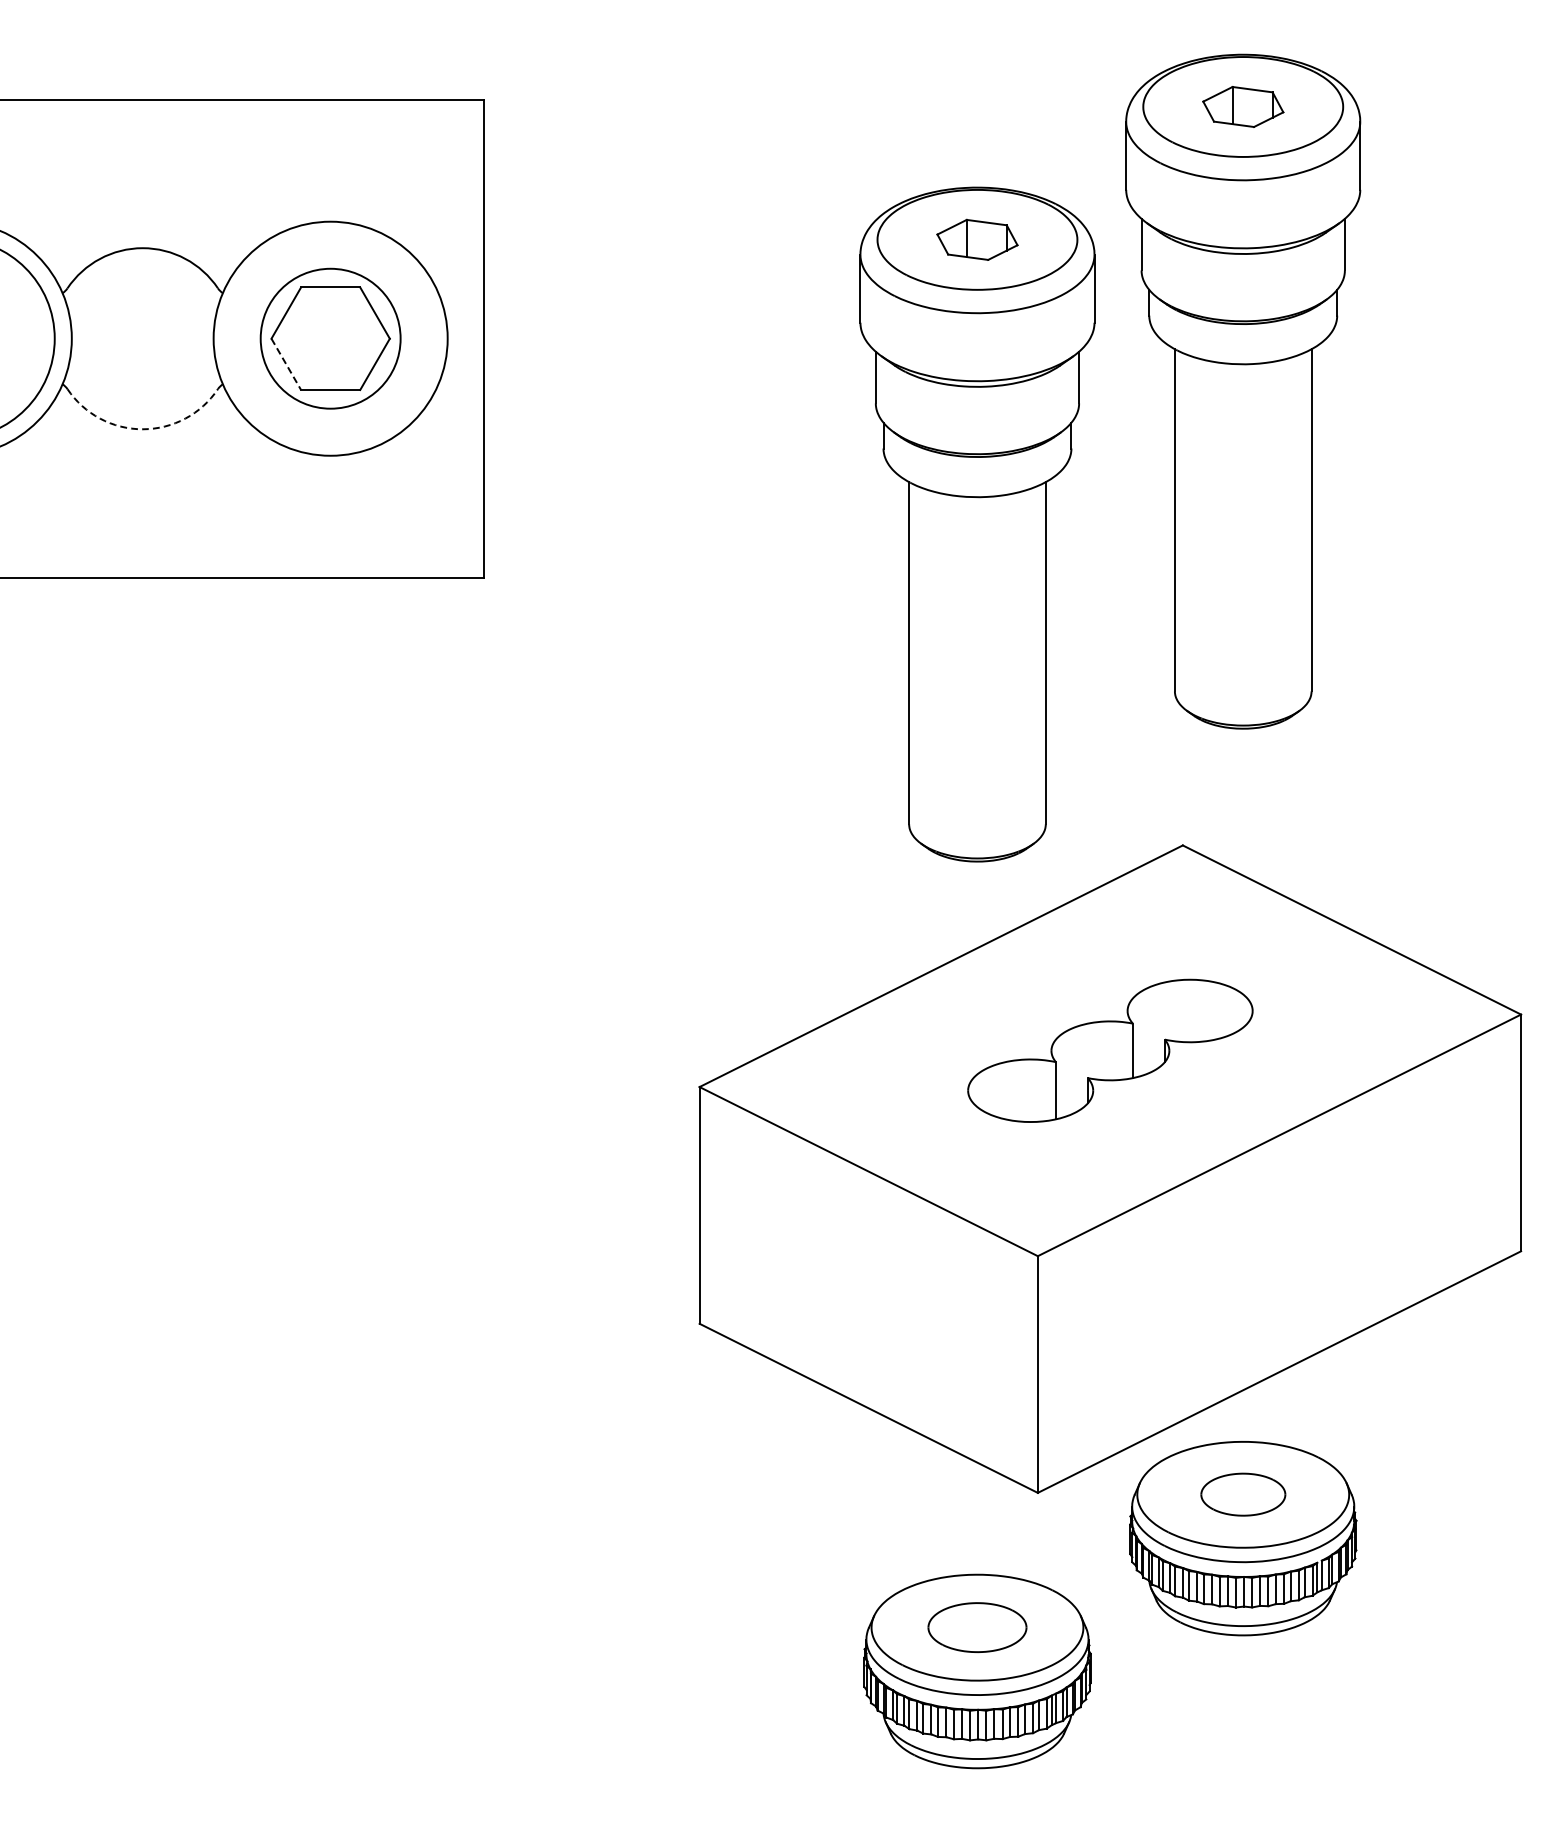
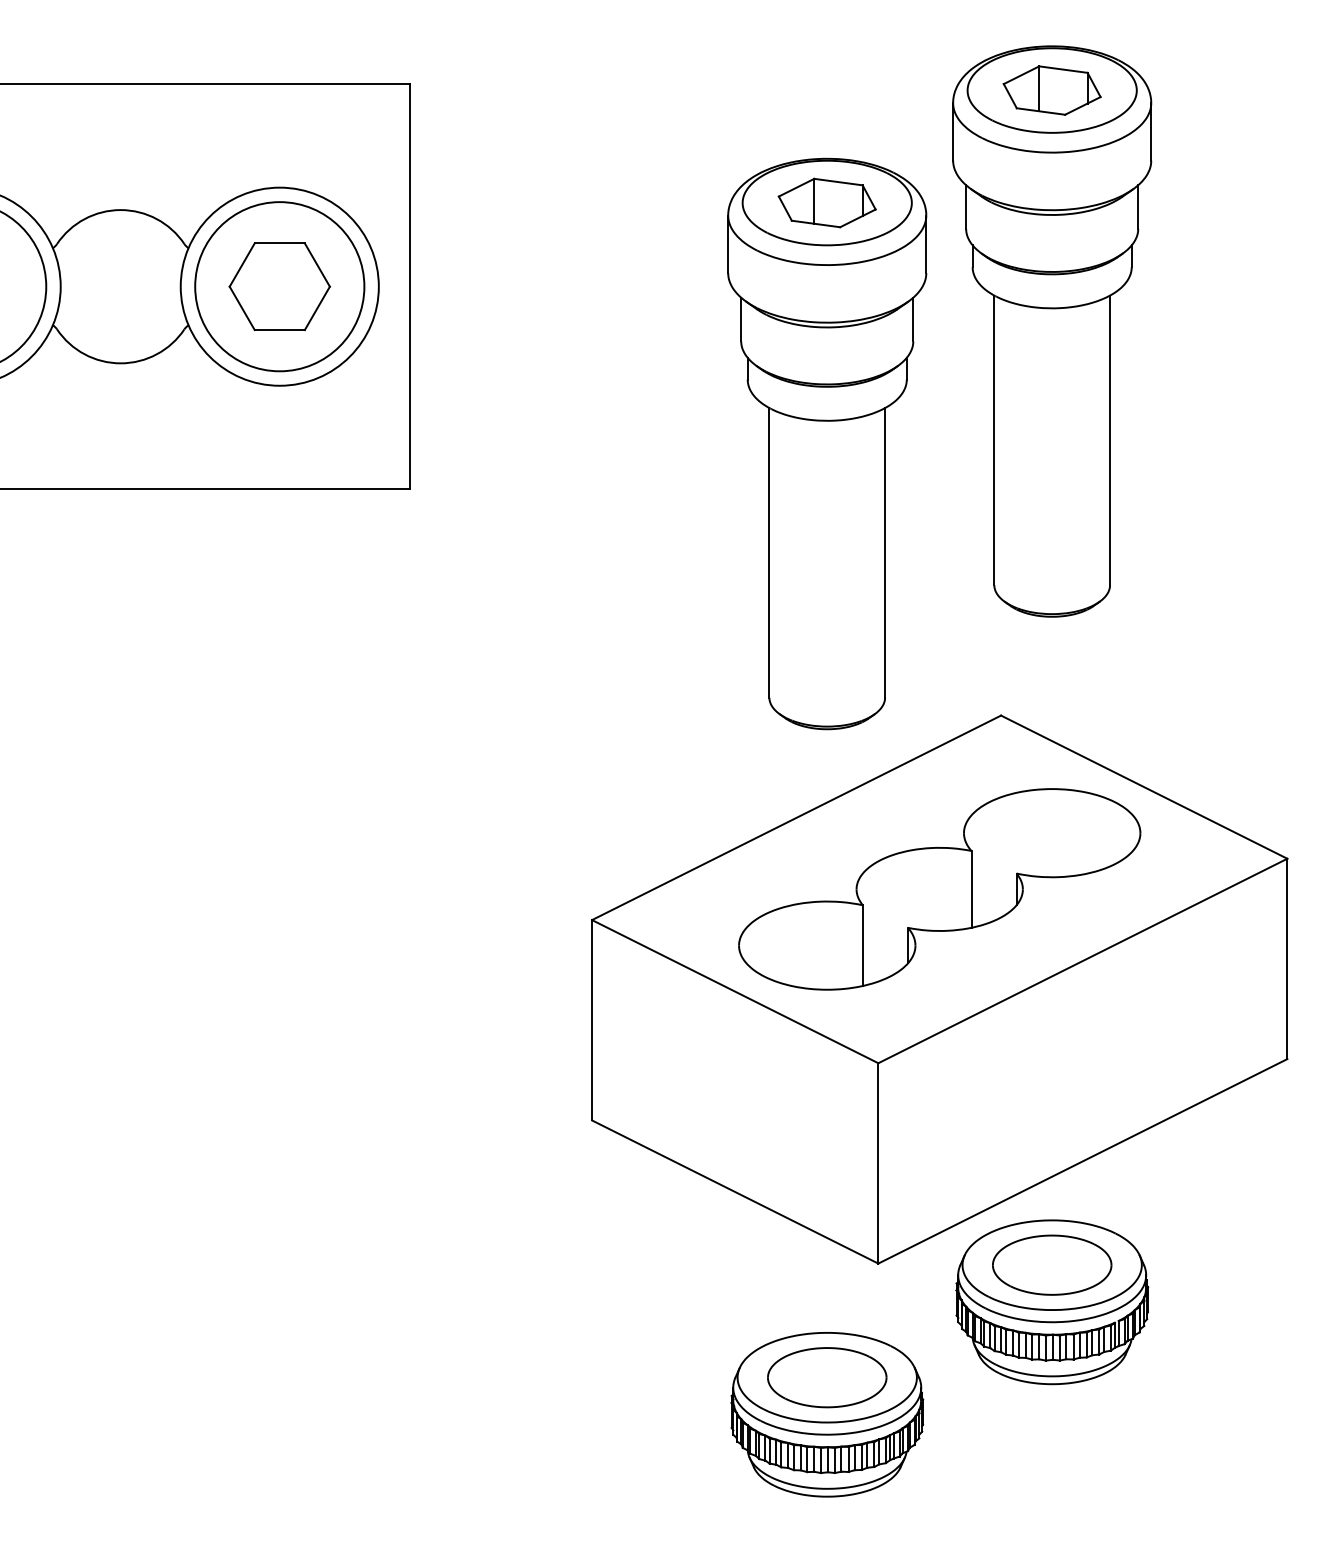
part: (1243, 106) -> (1052, 90), size x1.43
part: (977, 239) -> (827, 202), size x1.43
circle: (330, 338) -> (279, 286), size x1.43
line: (286, 364) -> (242, 308), dashed -> solid
arc: (142, 429) -> (120, 363), dashed -> solid
part: (1110, 1050) -> (939, 889), size x1.67
part: (1243, 1494) -> (1052, 1264), size x1.67
part: (977, 1627) -> (827, 1377), size x1.43

